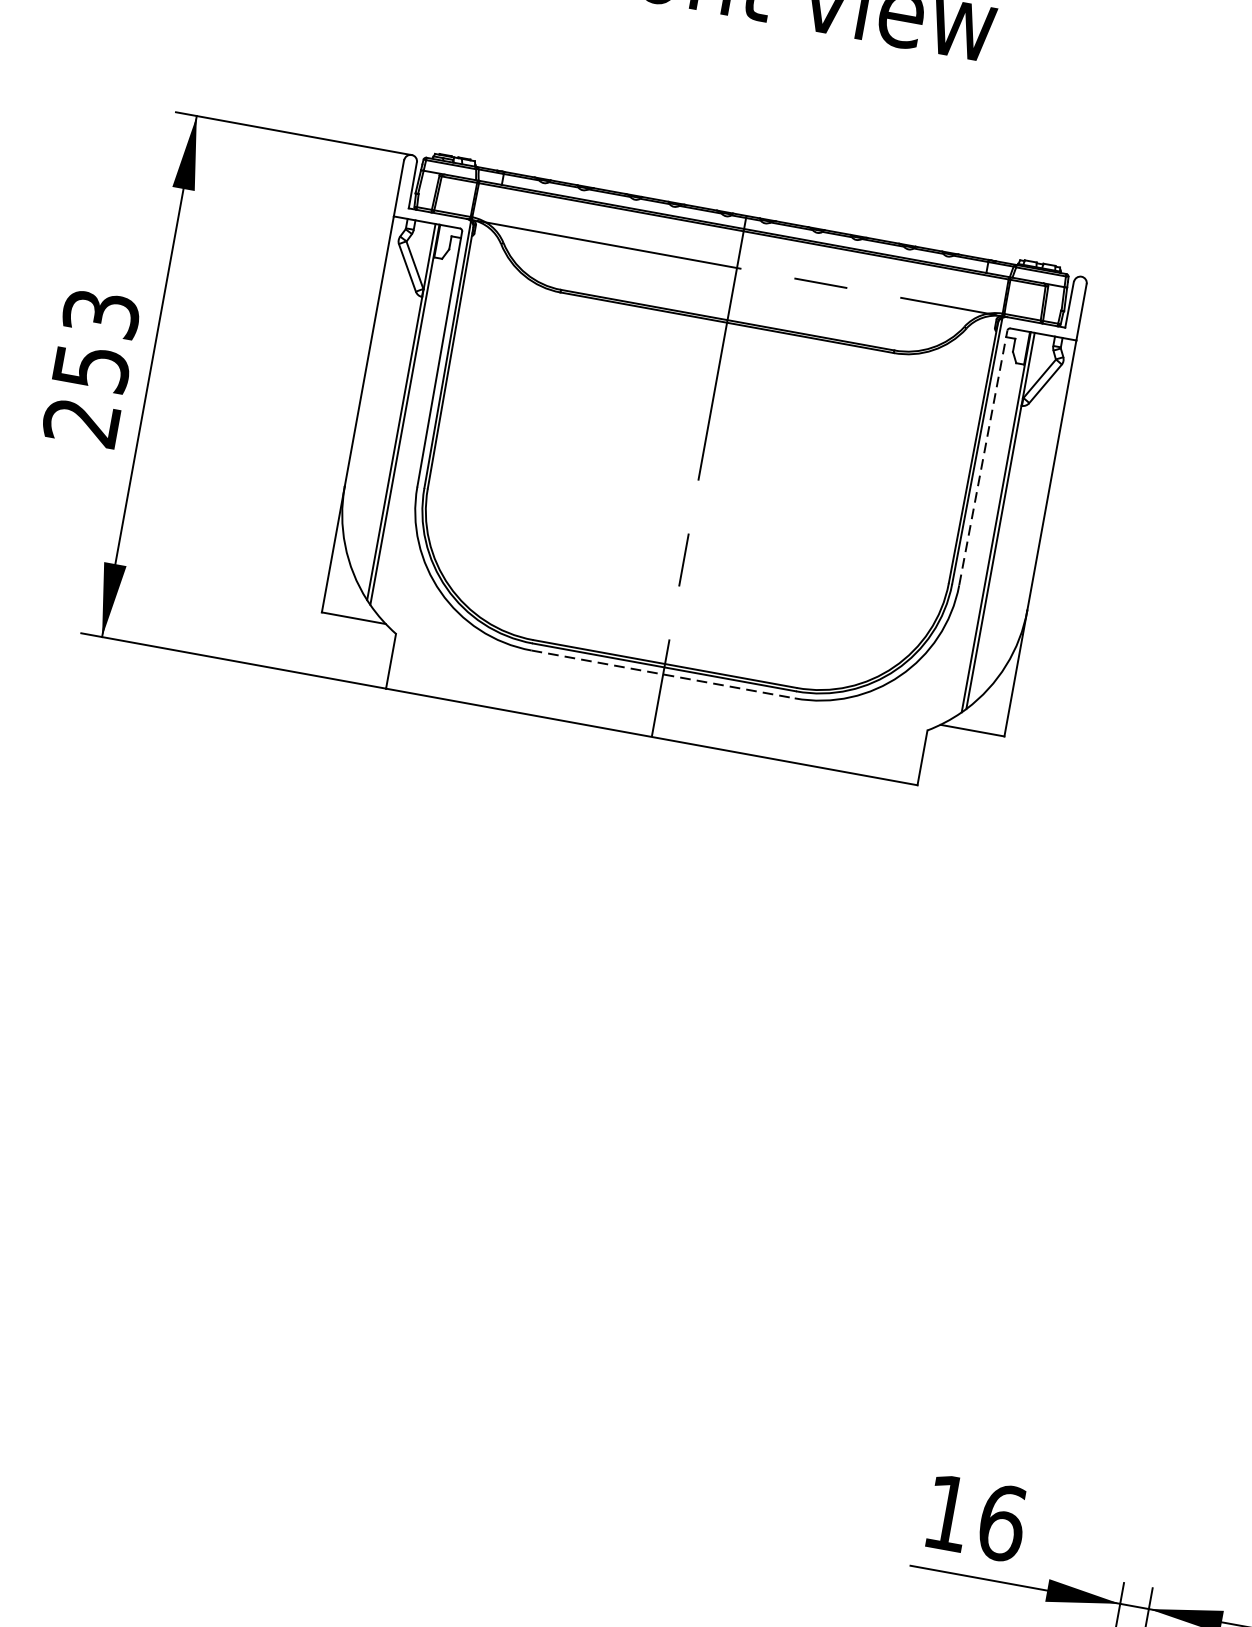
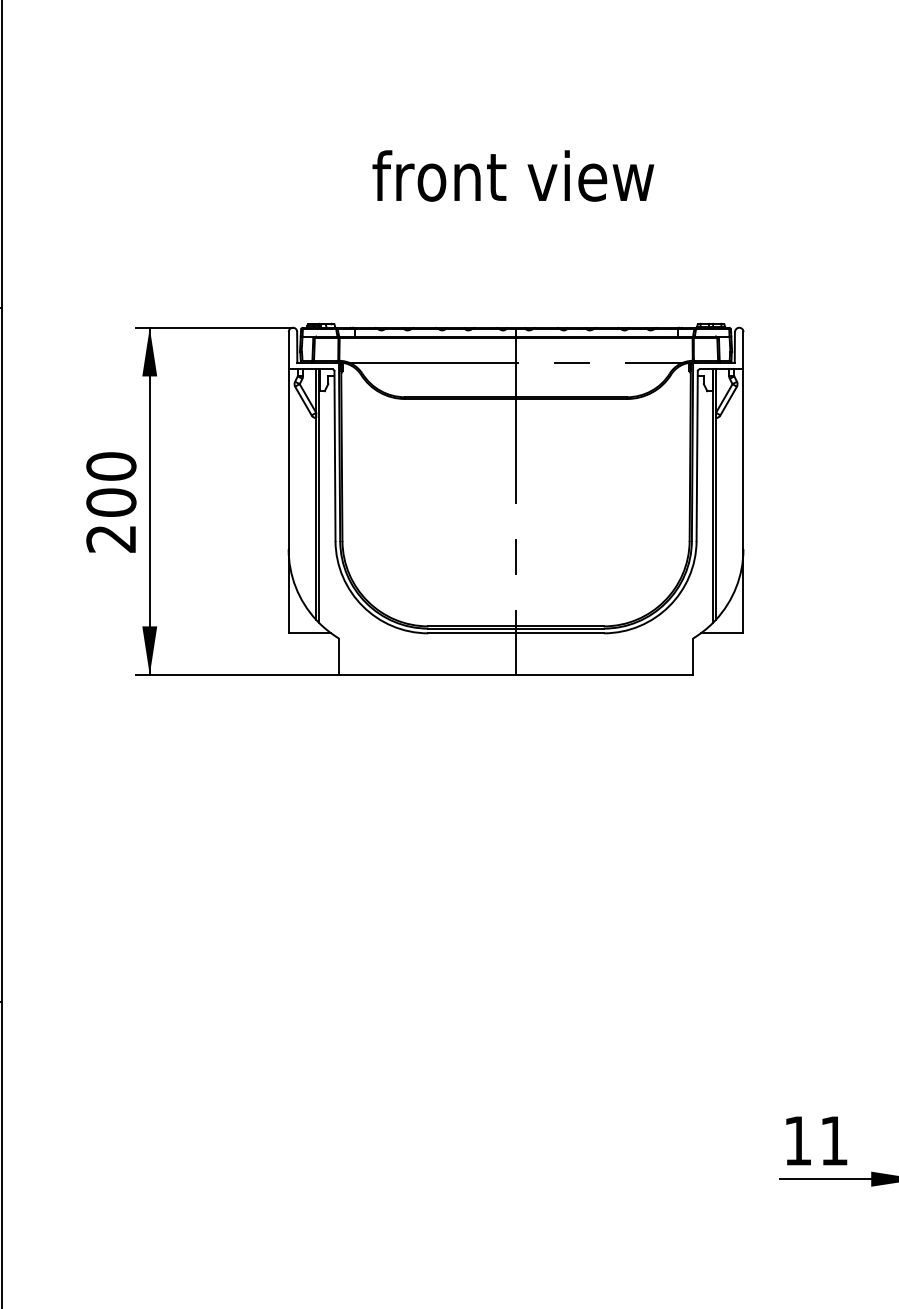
text: (96, 340) -> (111, 484), 253 -> 200
line: (983, 458) -> (697, 456), dashed -> solid
line: (663, 674) -> (516, 633), dashed -> solid
text: (1002, 1522) -> (834, 1140), 16 -> 11

